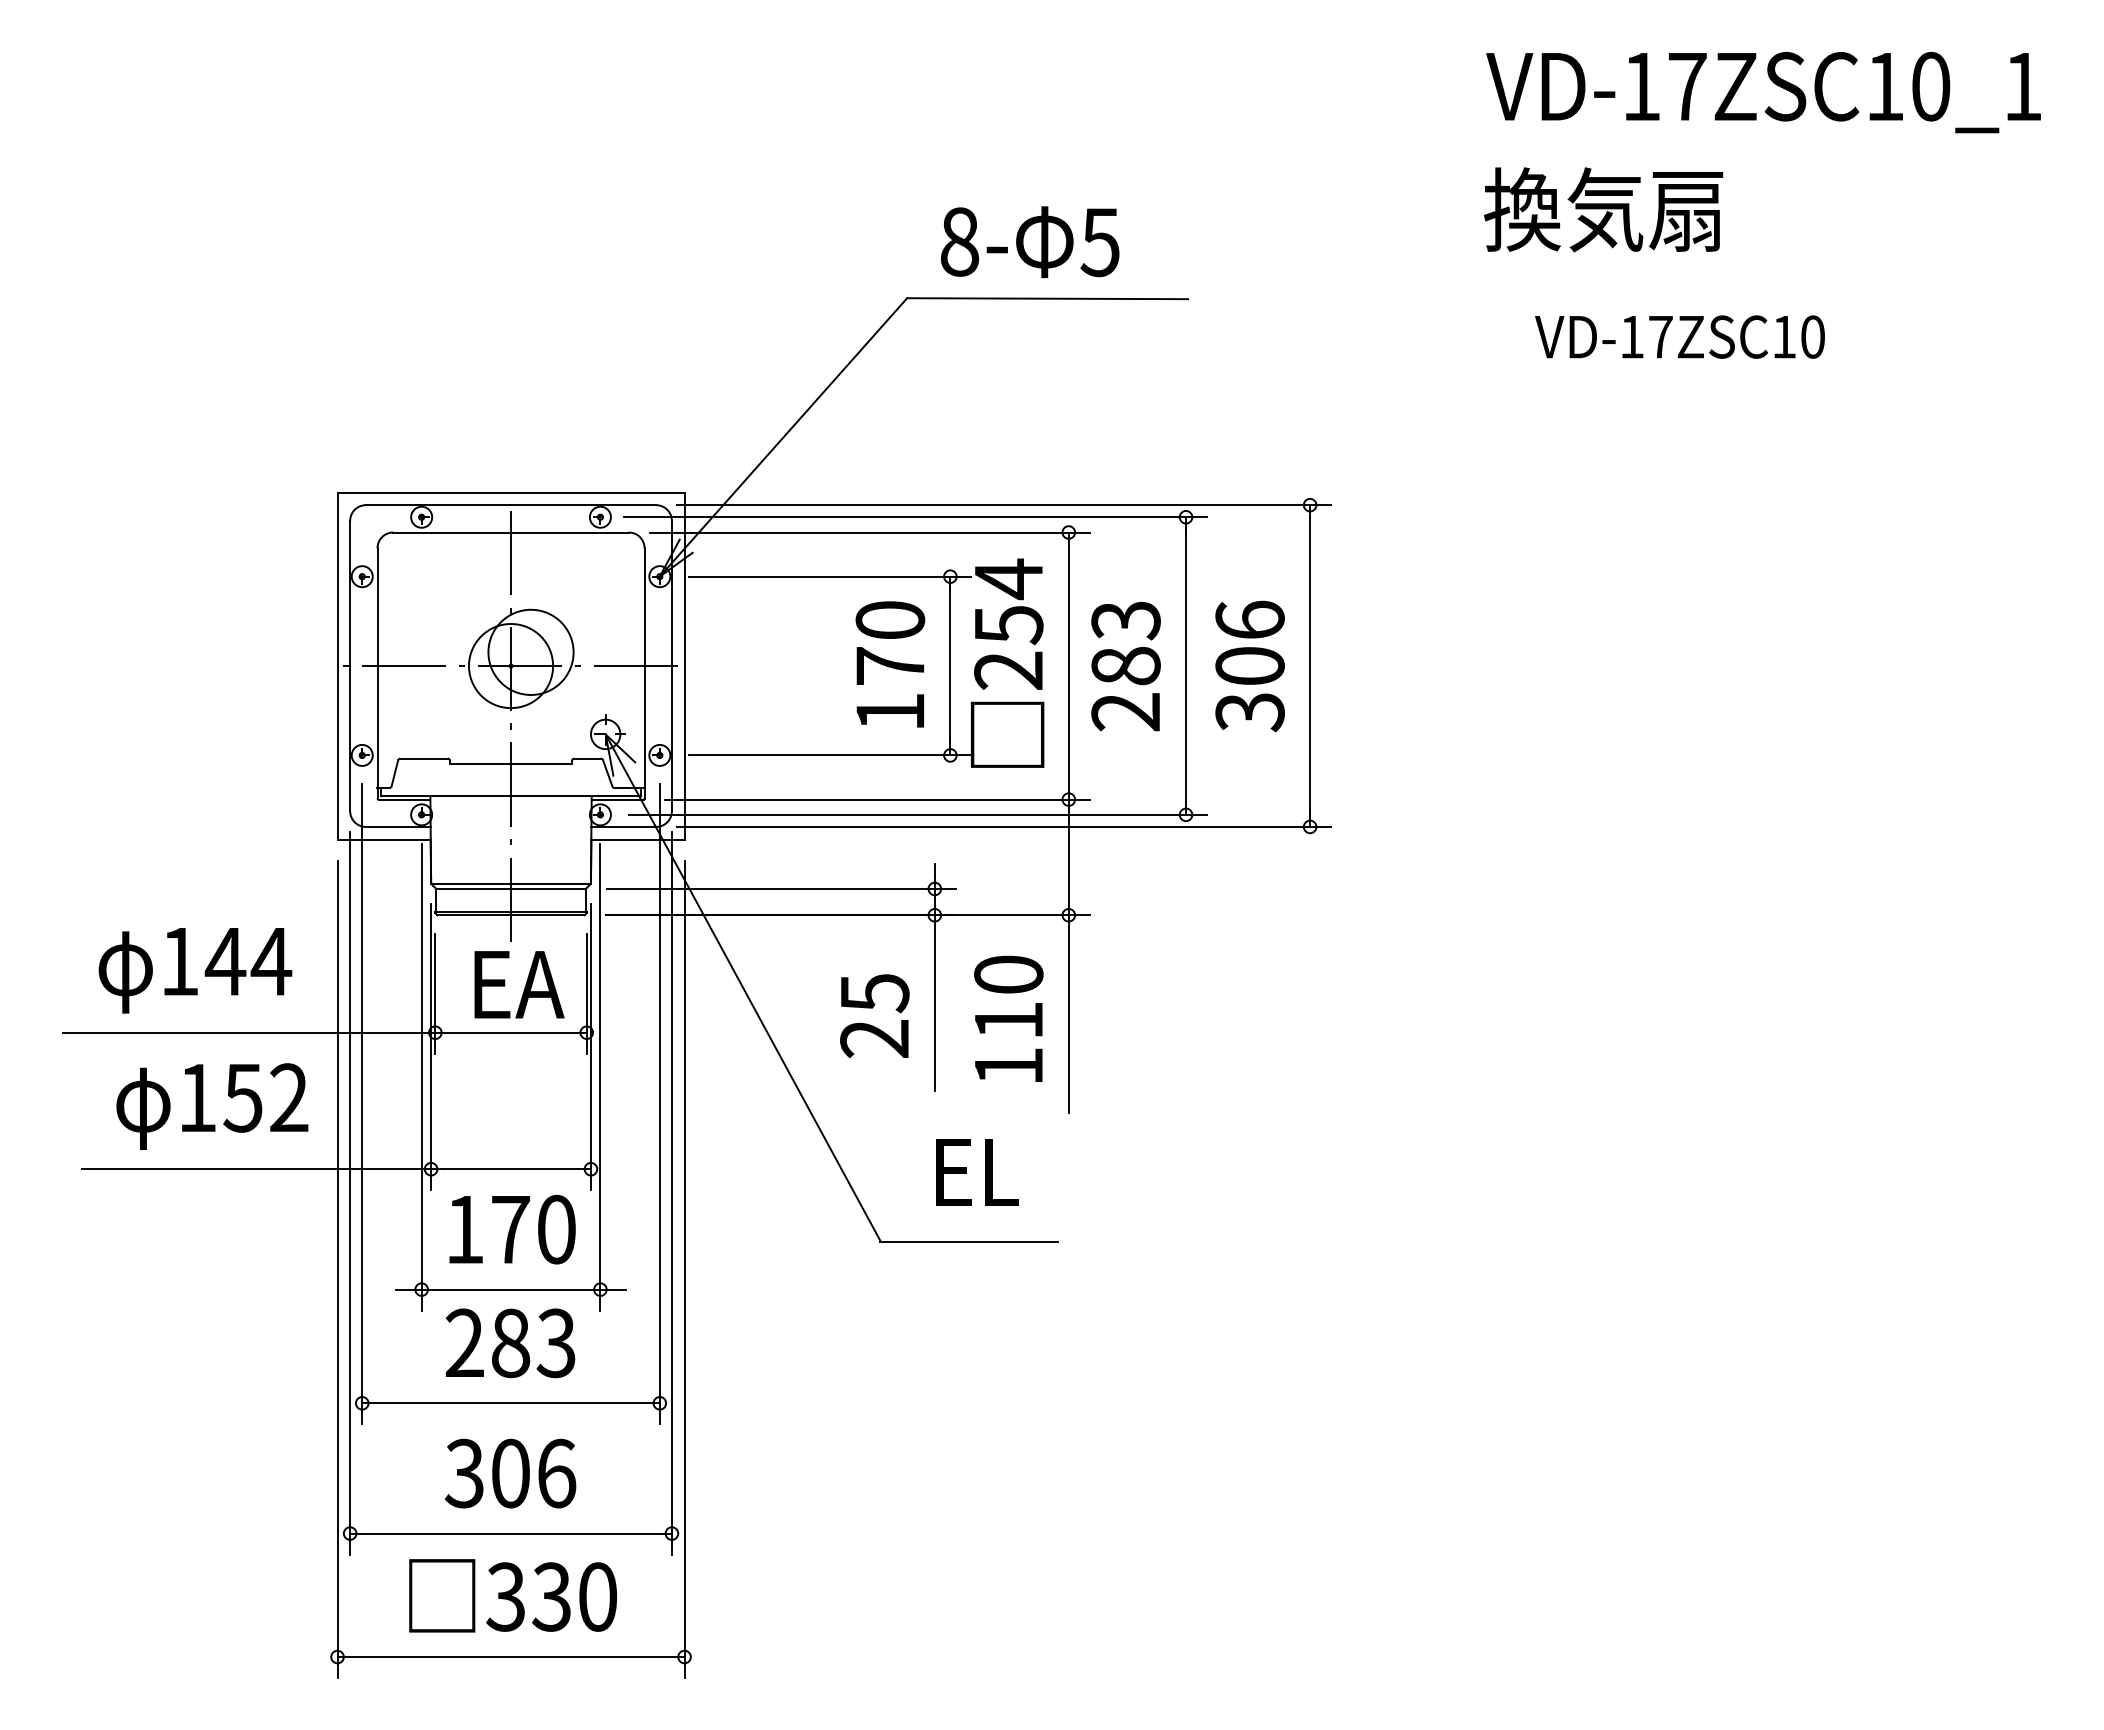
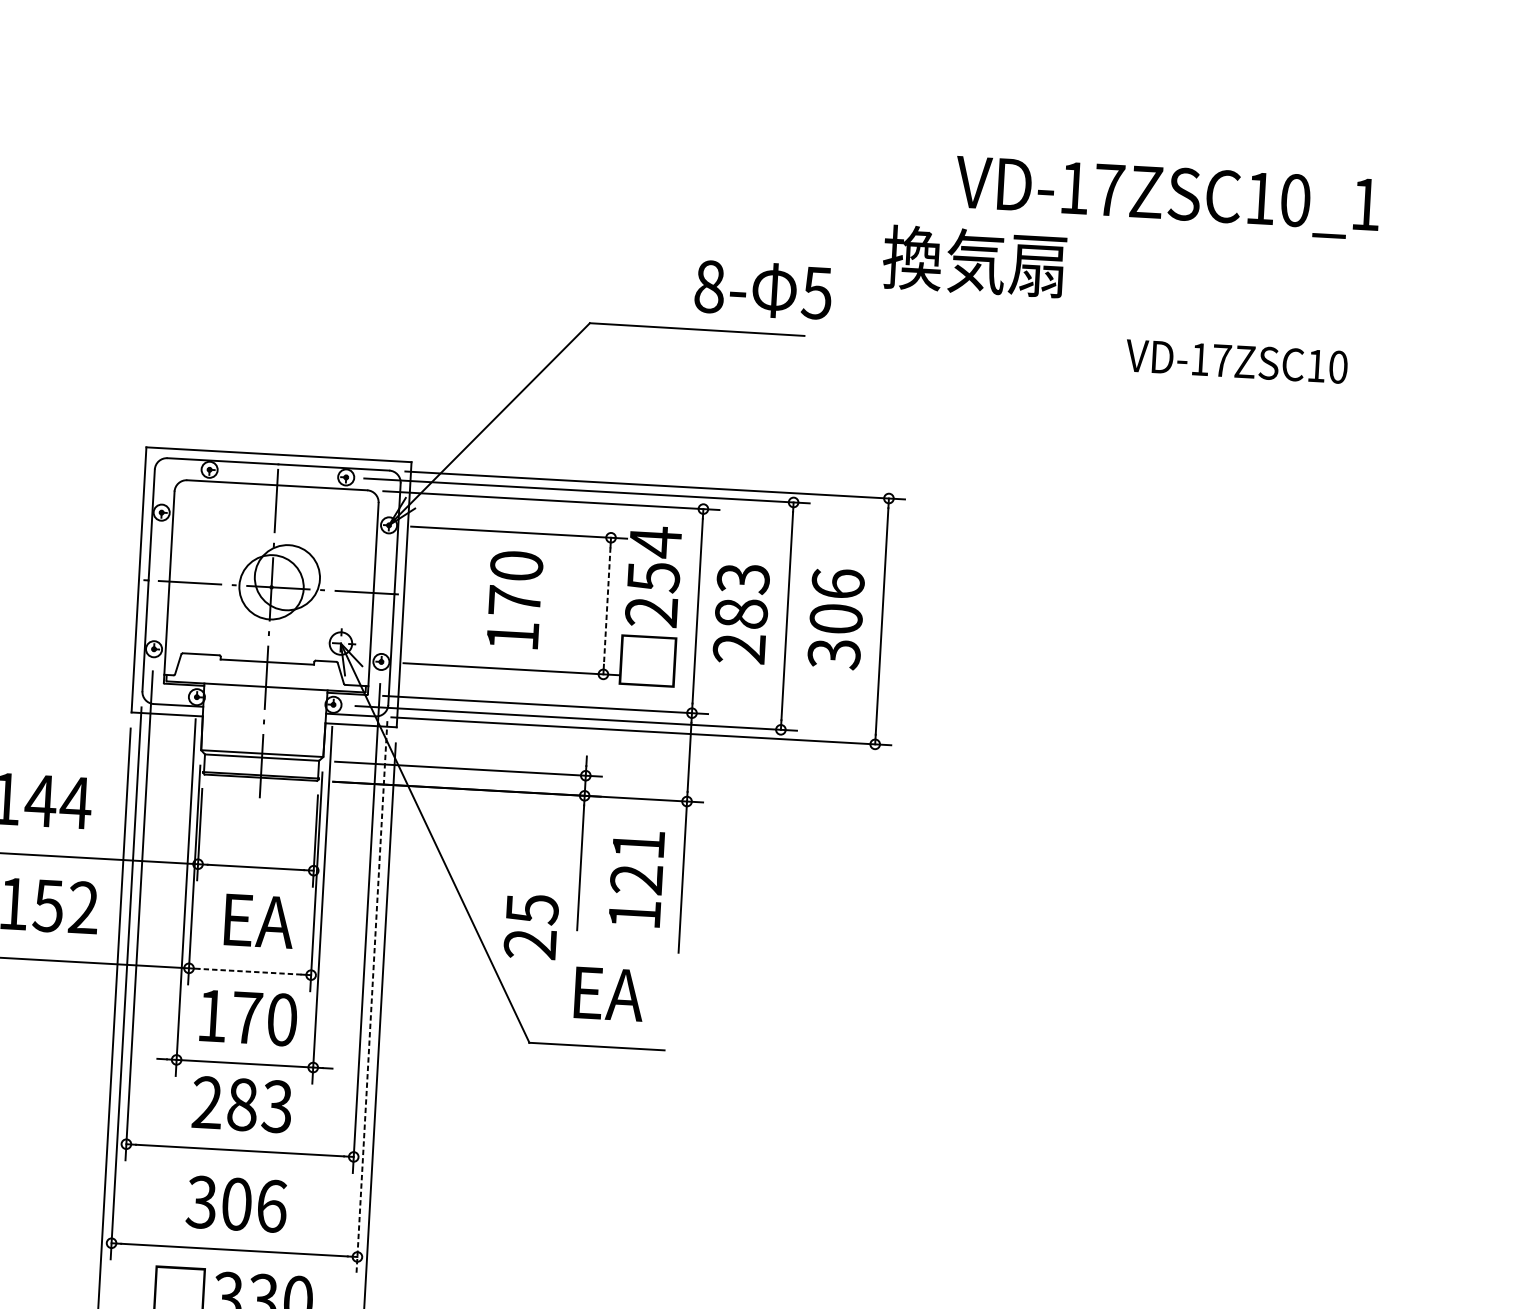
text: (1763, 92) -> (1167, 197), moved
text: (1603, 209) -> (974, 261), moved
text: (1030, 241) -> (763, 289), moved
text: (1679, 336) -> (1236, 361), moved
text: (890, 664) -> (514, 599), moved
line: (950, 666) -> (607, 606), solid -> dashed
text: (519, 984) -> (259, 921), moved
text: (1008, 997) -> (637, 861), 110 -> 121
text: (874, 1015) -> (531, 926), moved
line: (510, 1169) -> (249, 971), solid -> dashed
text: (981, 1171) -> (609, 993), EL -> EA
line: (671, 1193) -> (371, 997), solid -> dashed

